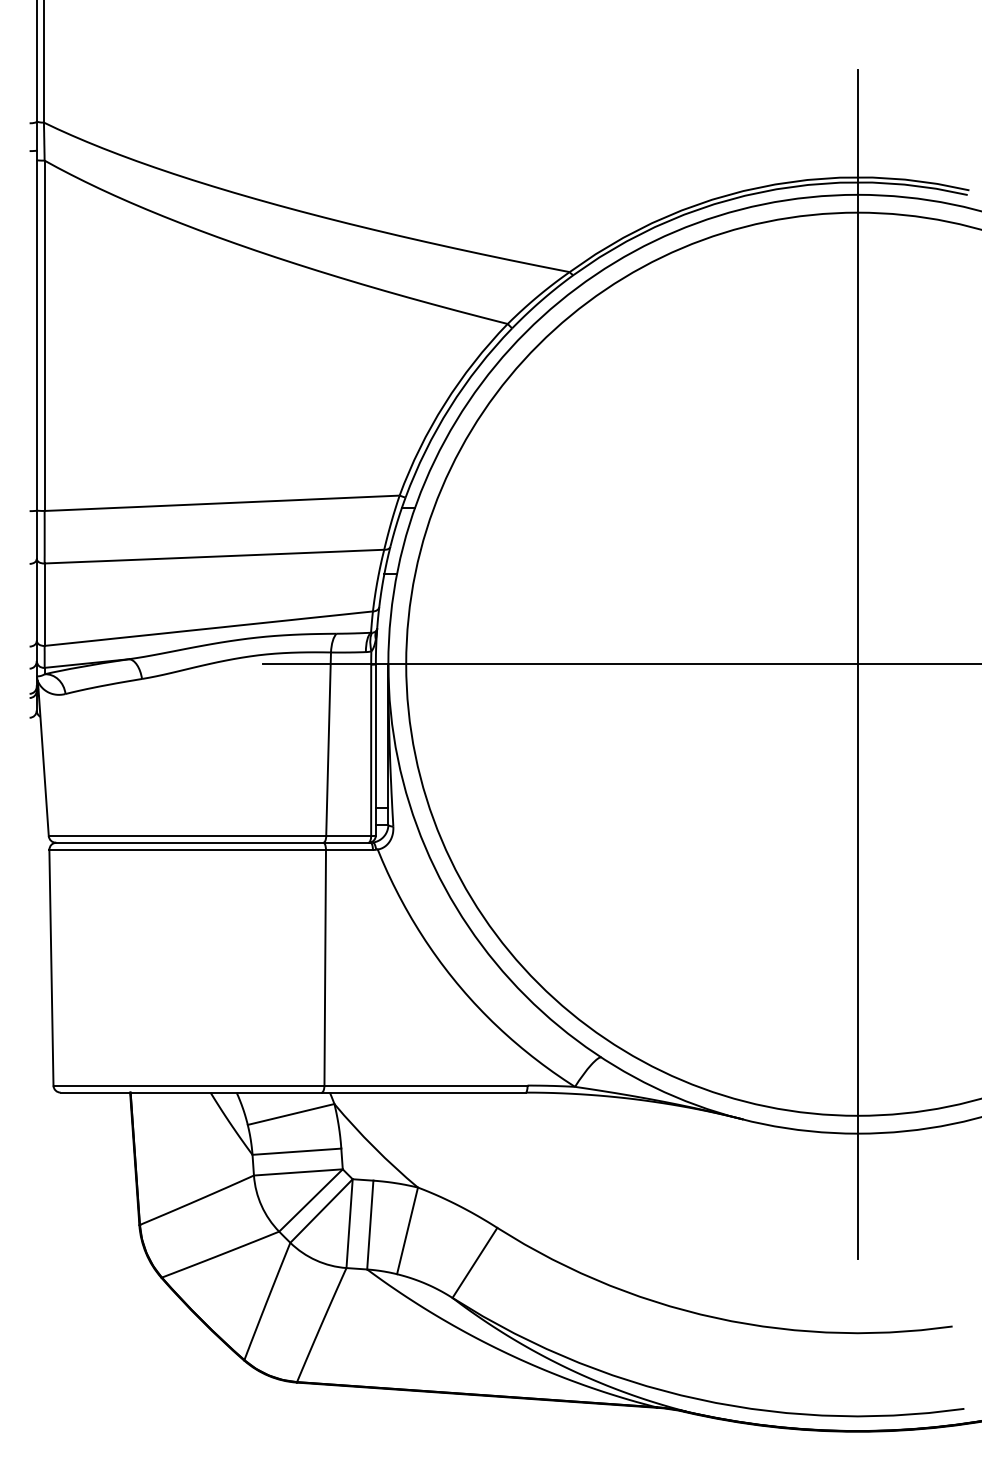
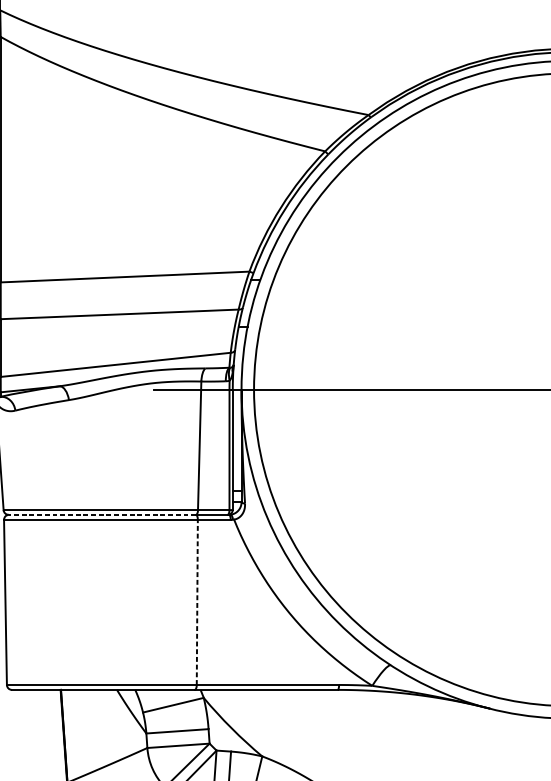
line: (189, 842) -> (102, 514), solid -> dashed
line: (325, 967) -> (197, 602), solid -> dashed

